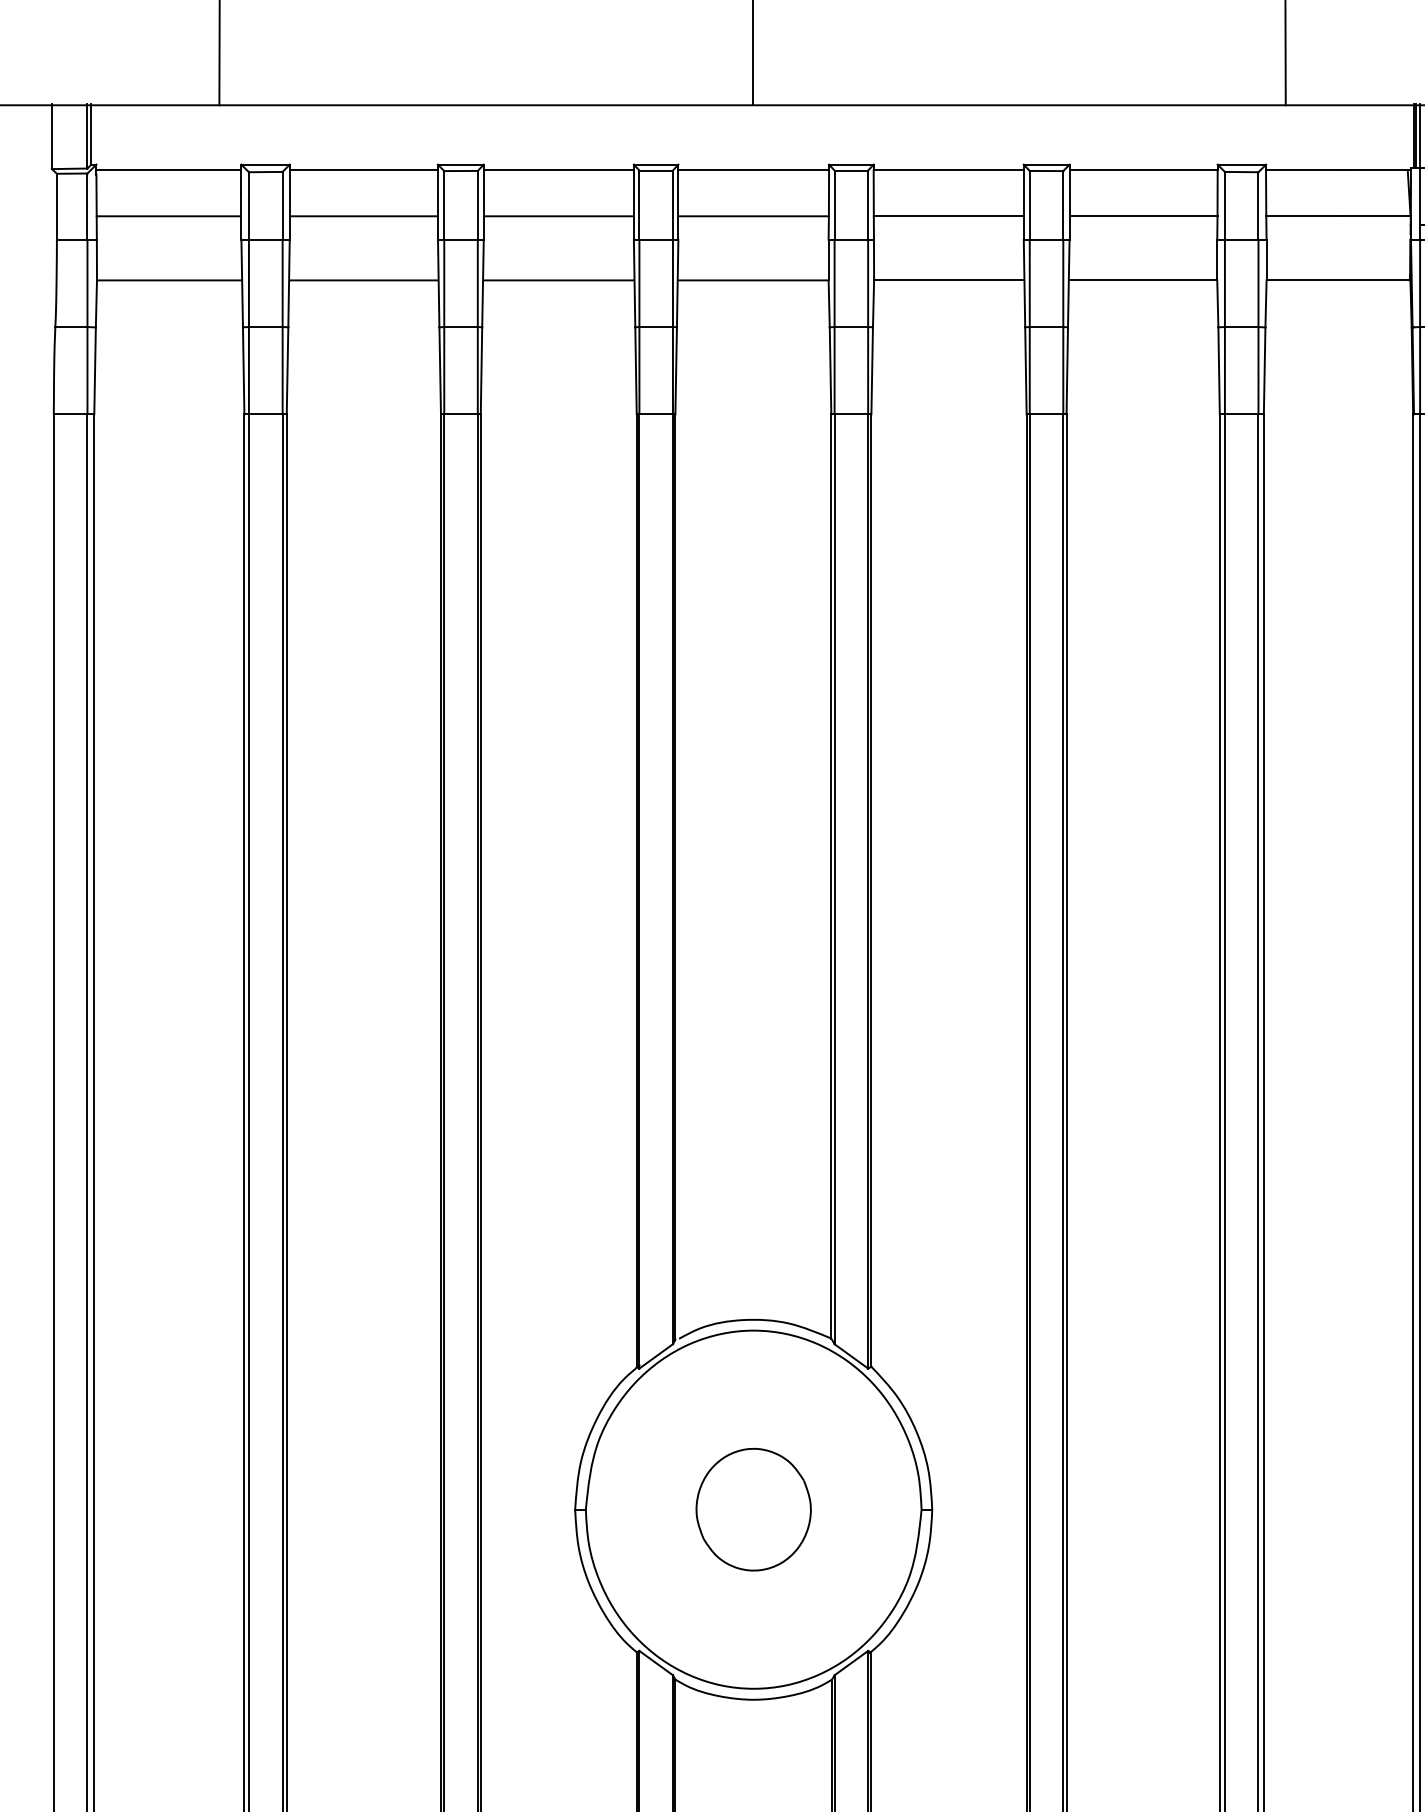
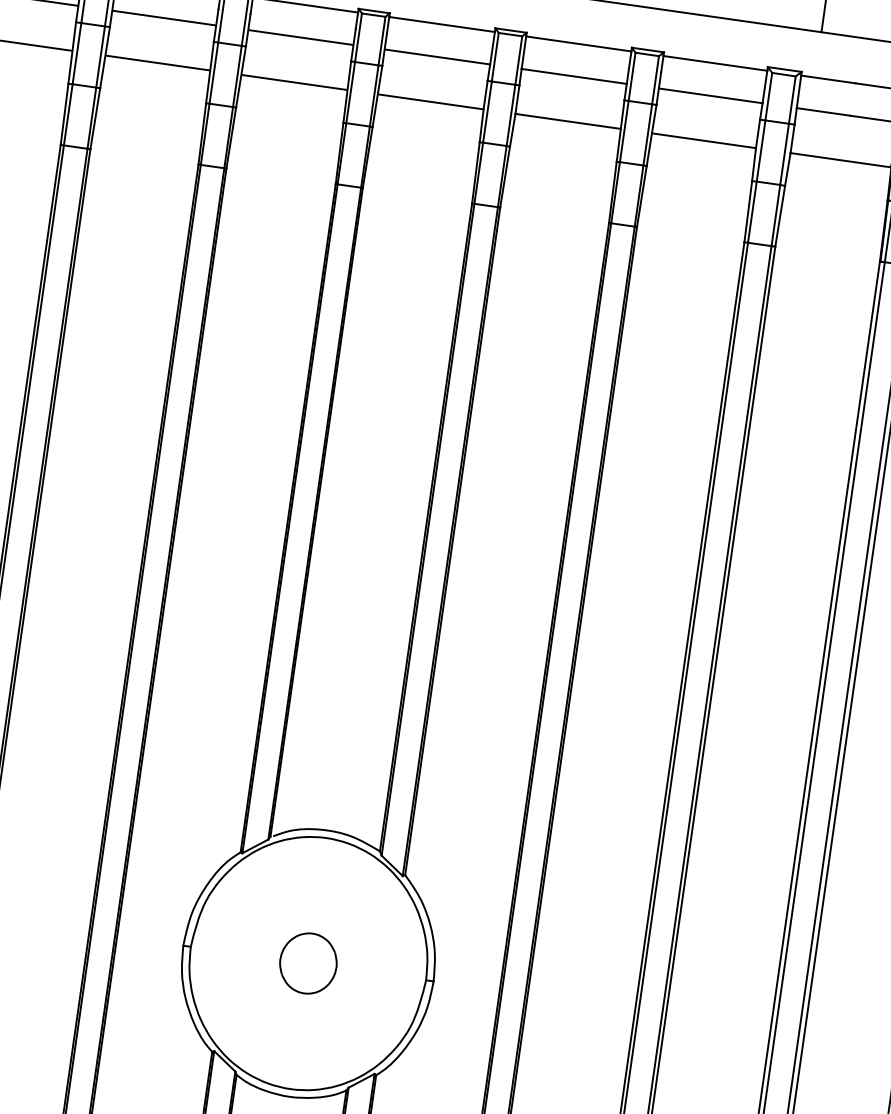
part: (753, 1509) -> (308, 963), size x0.7

